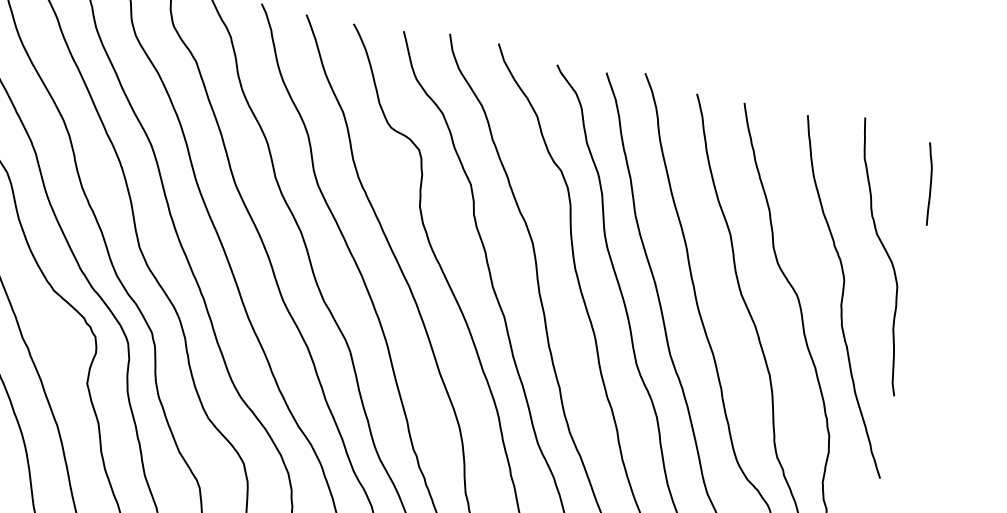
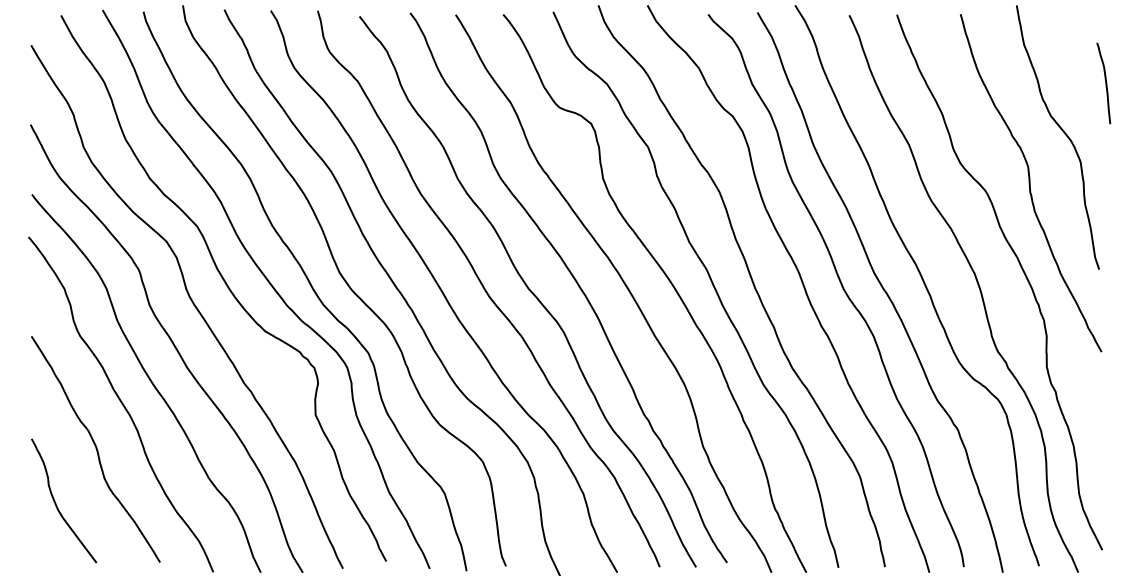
curve: (930, 184) -> (1105, 83), moved

